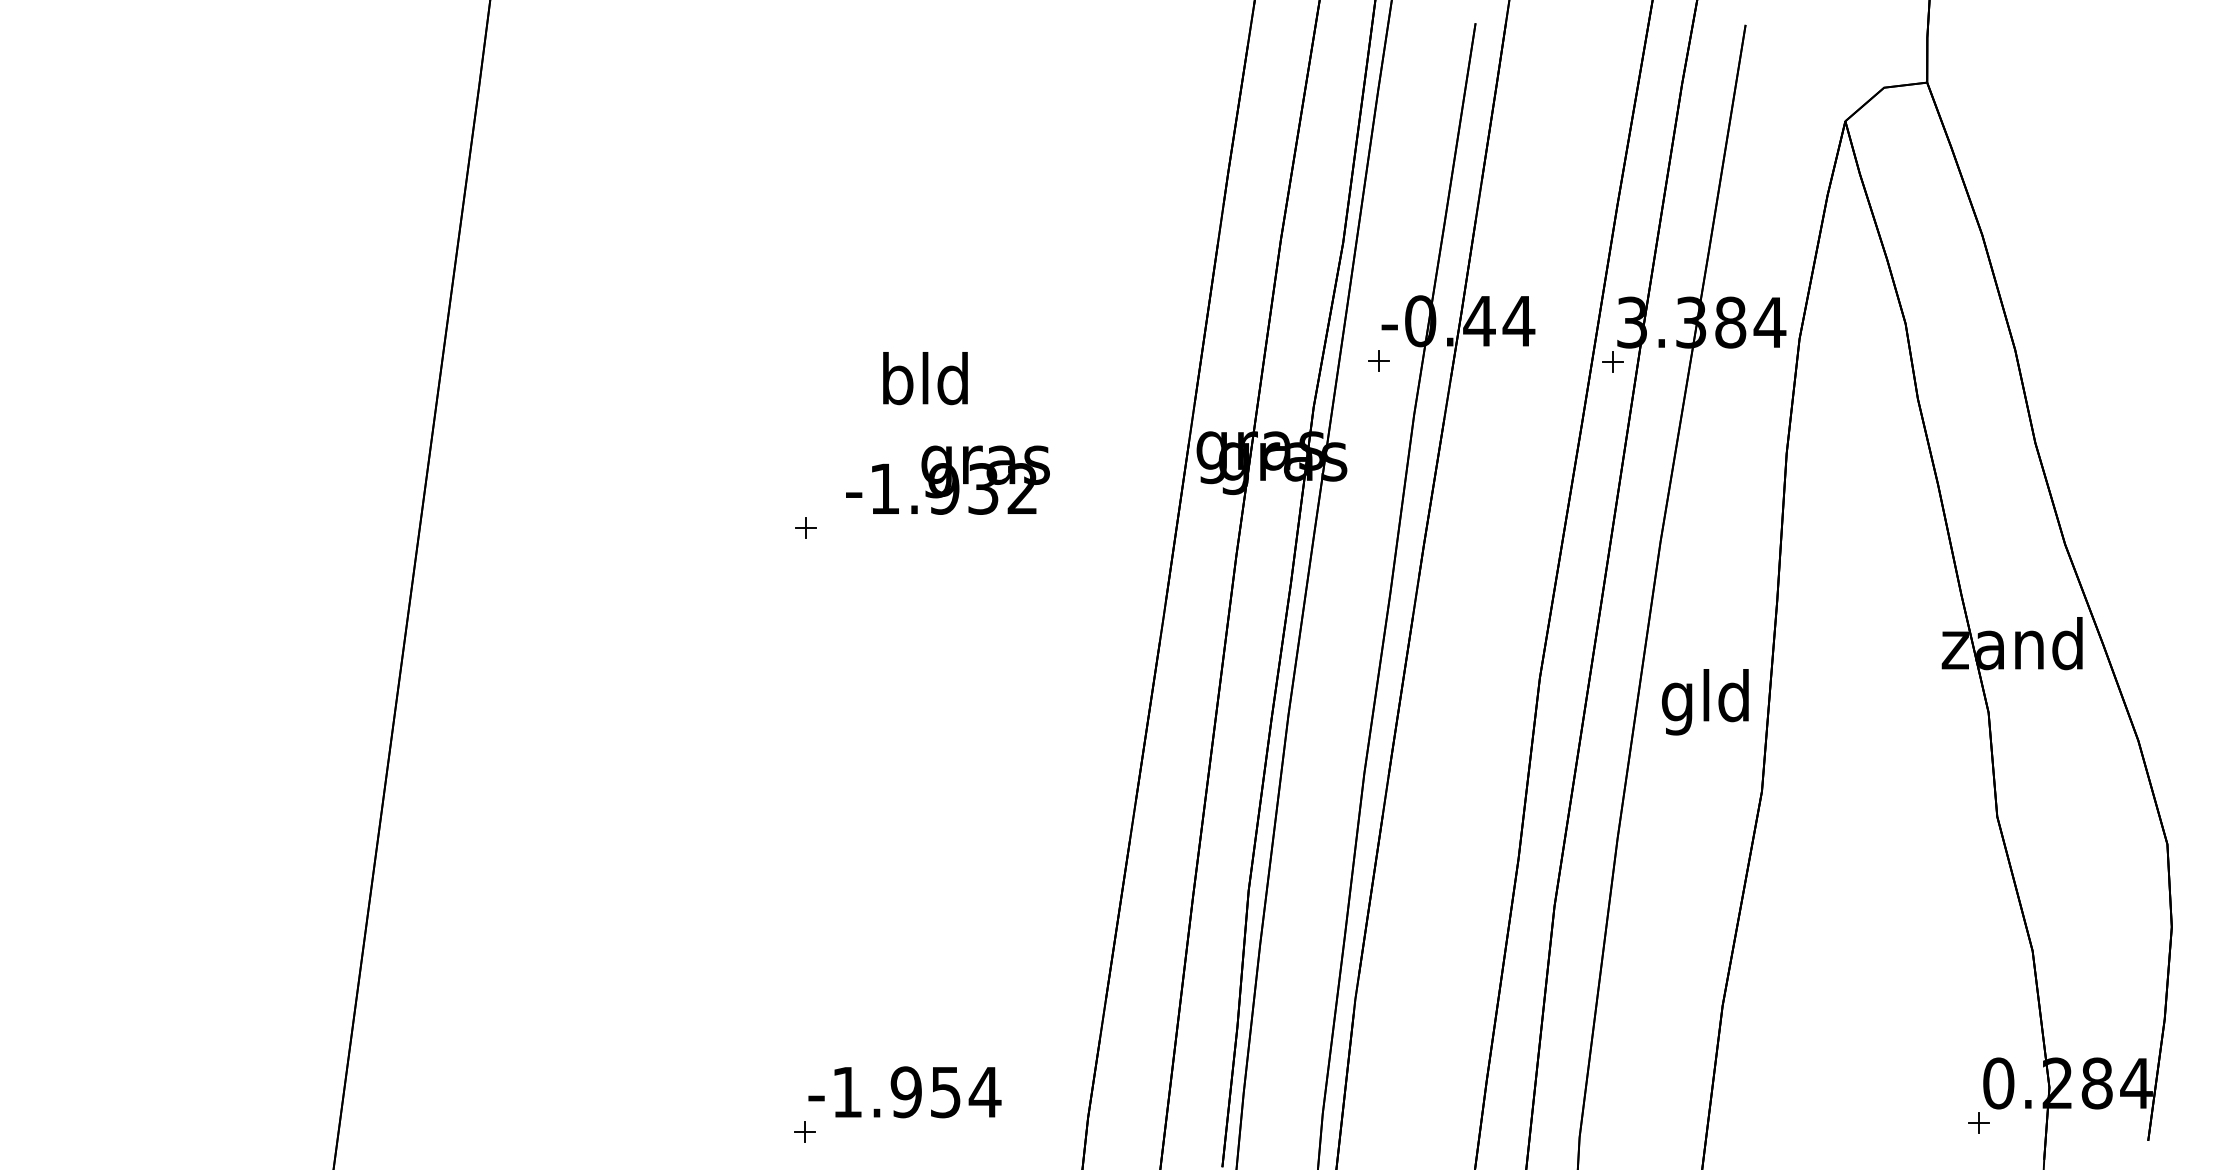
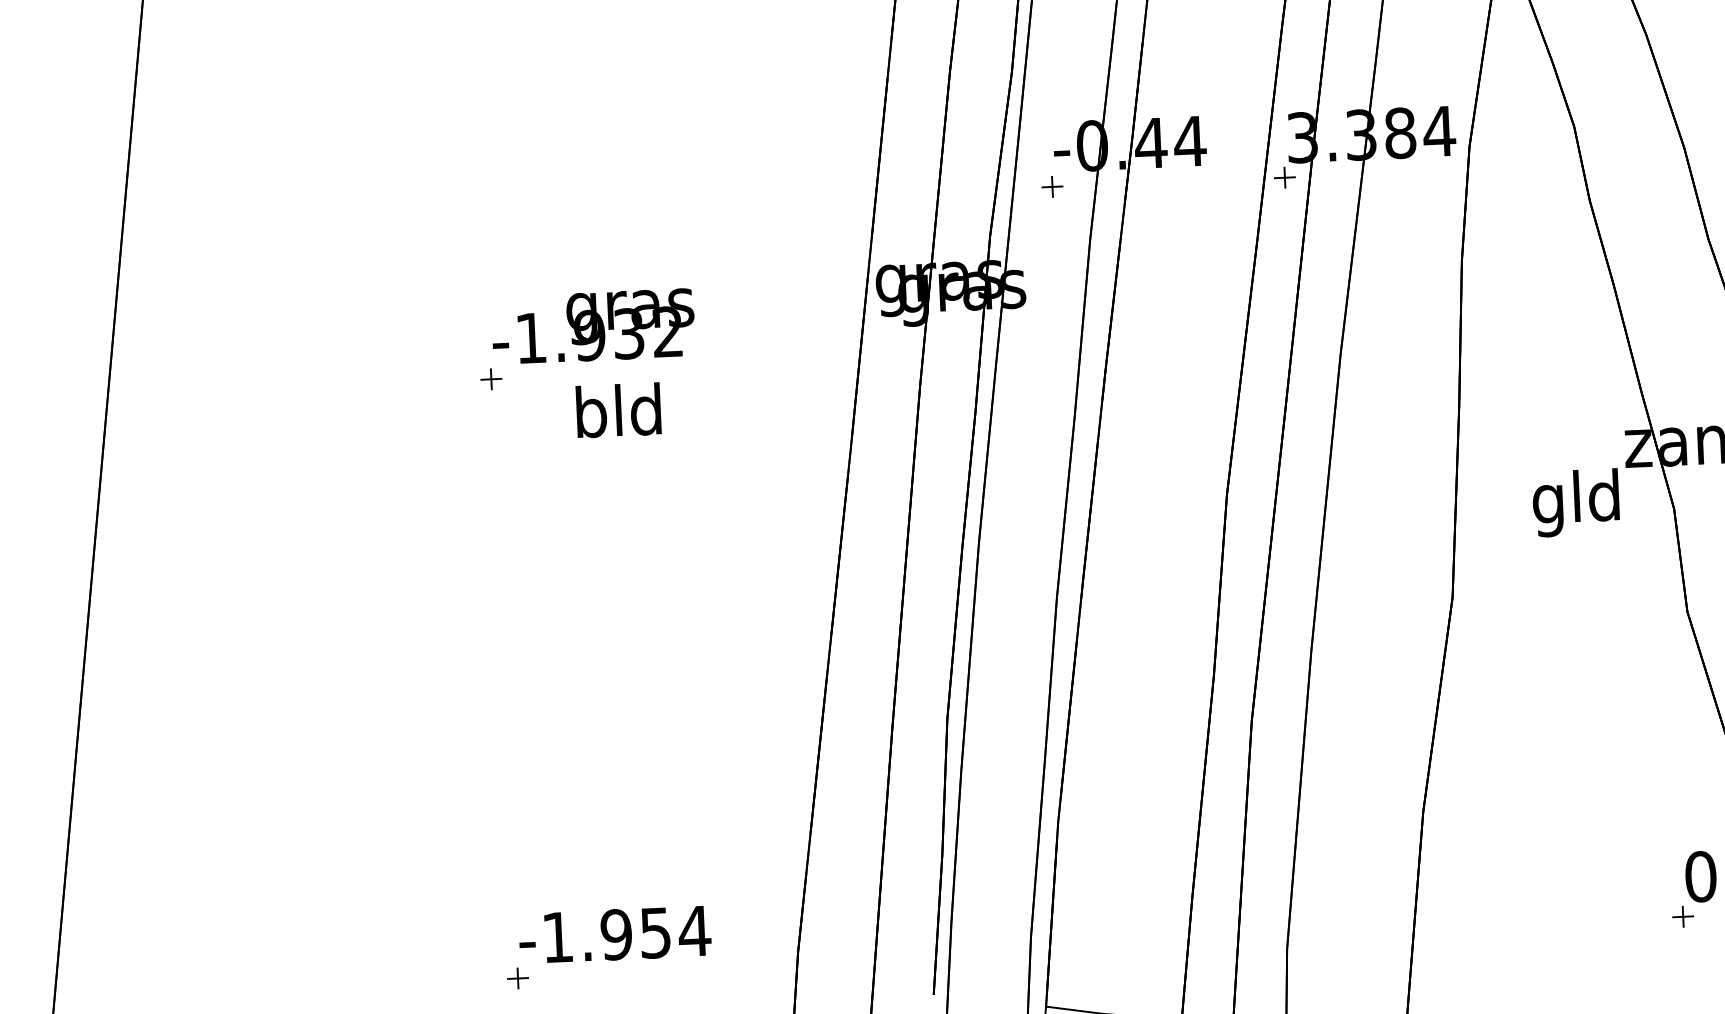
text: (925, 378) -> (618, 410), moved
text: (947, 479) -> (592, 326), moved
text: (1705, 702) -> (1576, 503), moved

